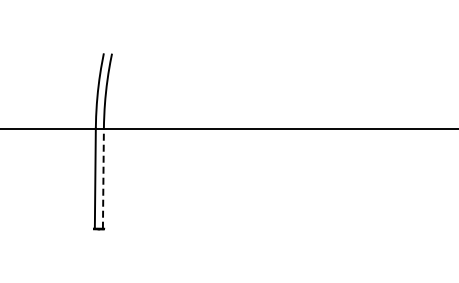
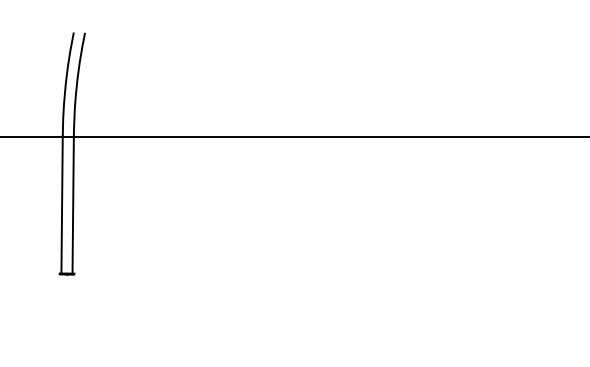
line: (103, 178) -> (73, 204), dashed -> solid

